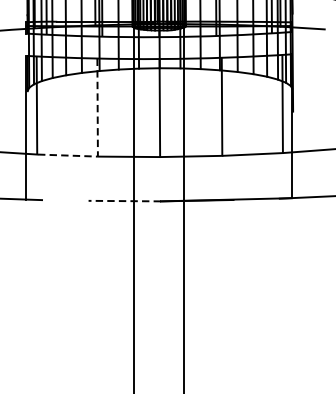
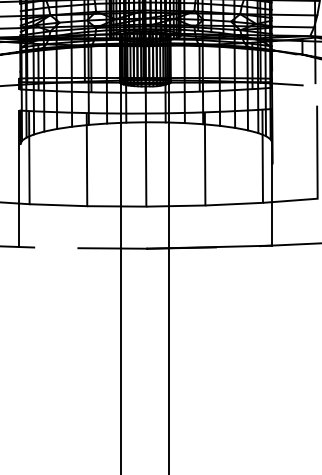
line: (98, 139) -> (87, 189), dashed -> solid
line: (124, 201) -> (112, 248), dashed -> solid

